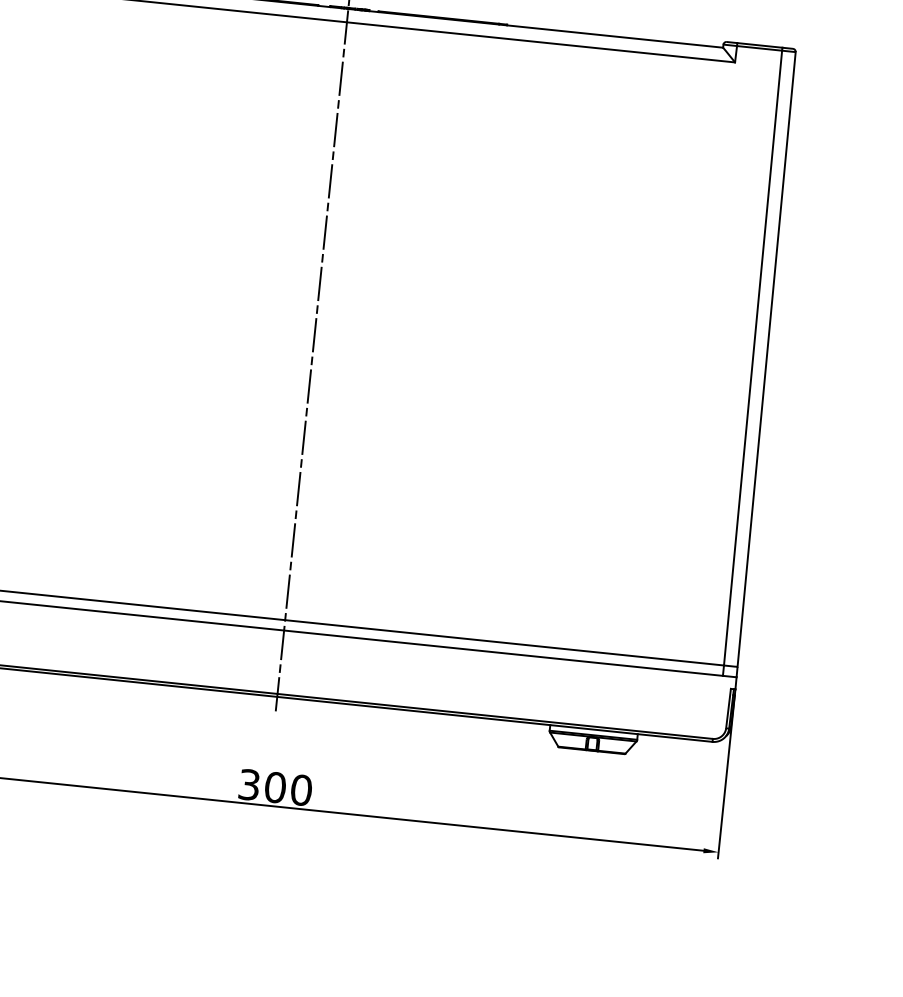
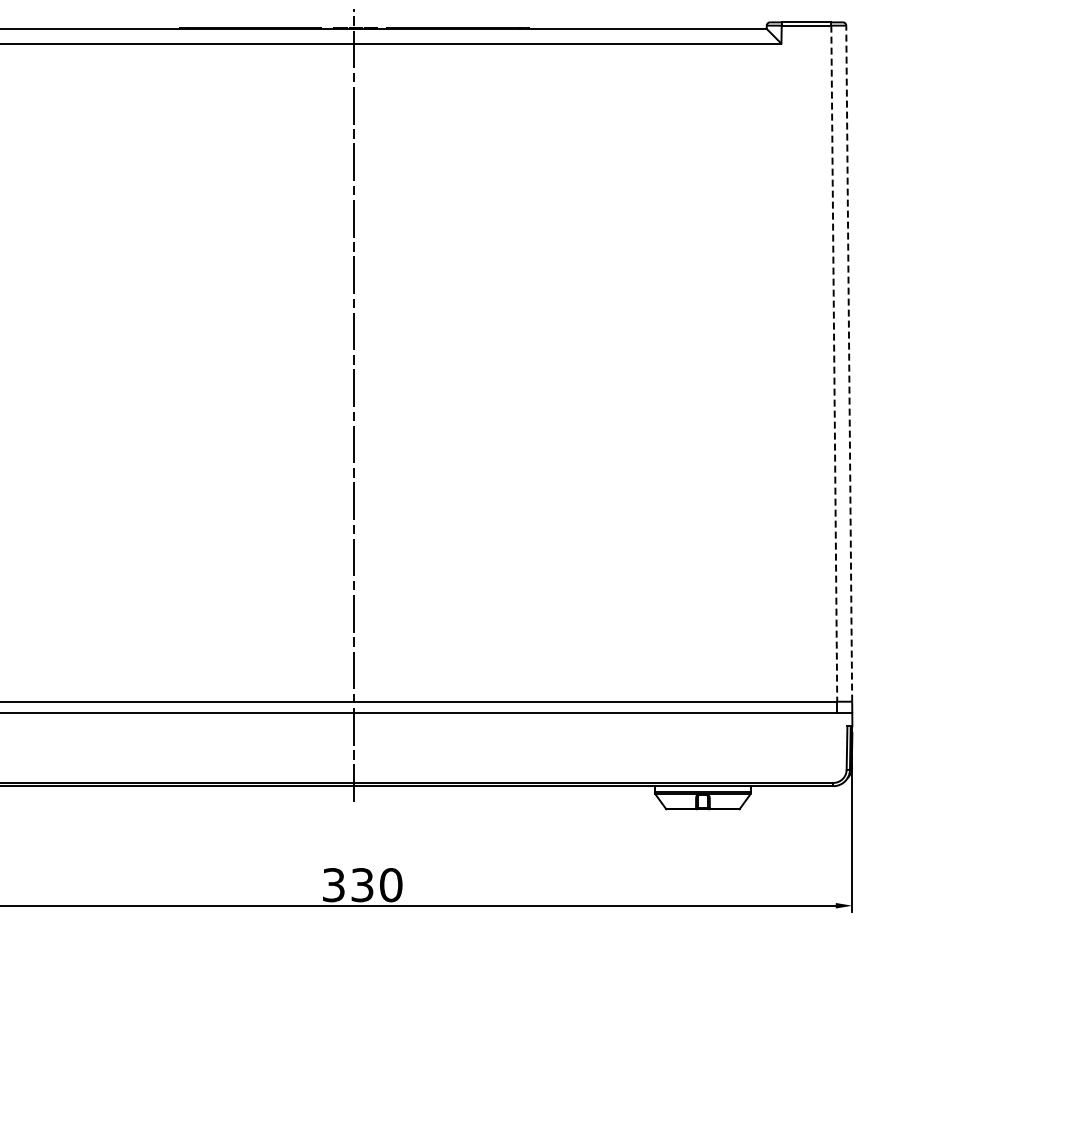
line: (753, 358) -> (834, 364), solid -> dashed
line: (766, 359) -> (849, 363), solid -> dashed
text: (275, 787) -> (362, 885), 300 -> 330

